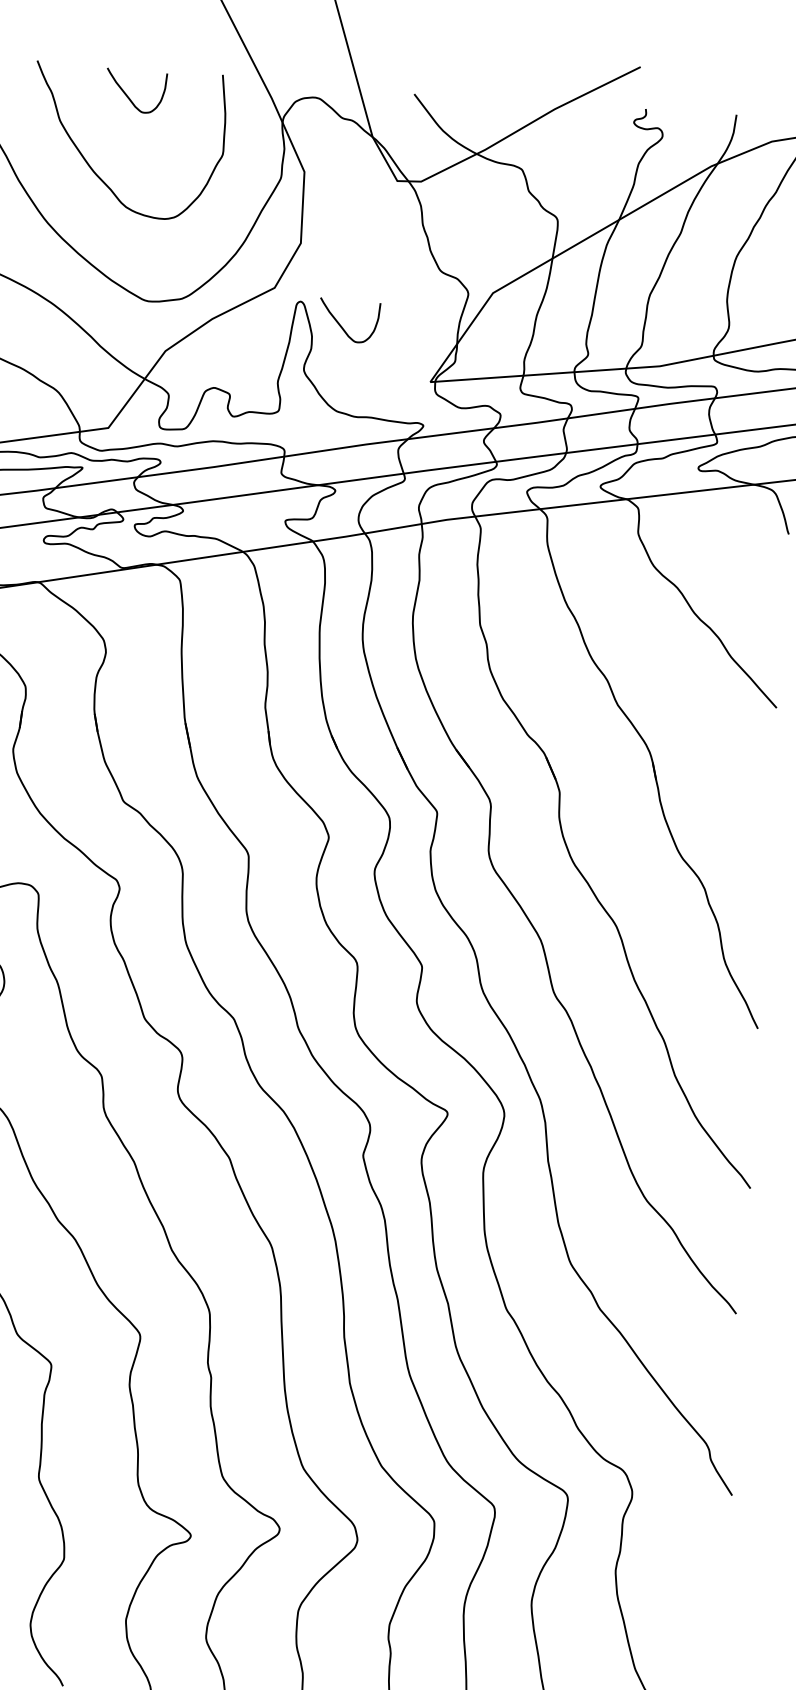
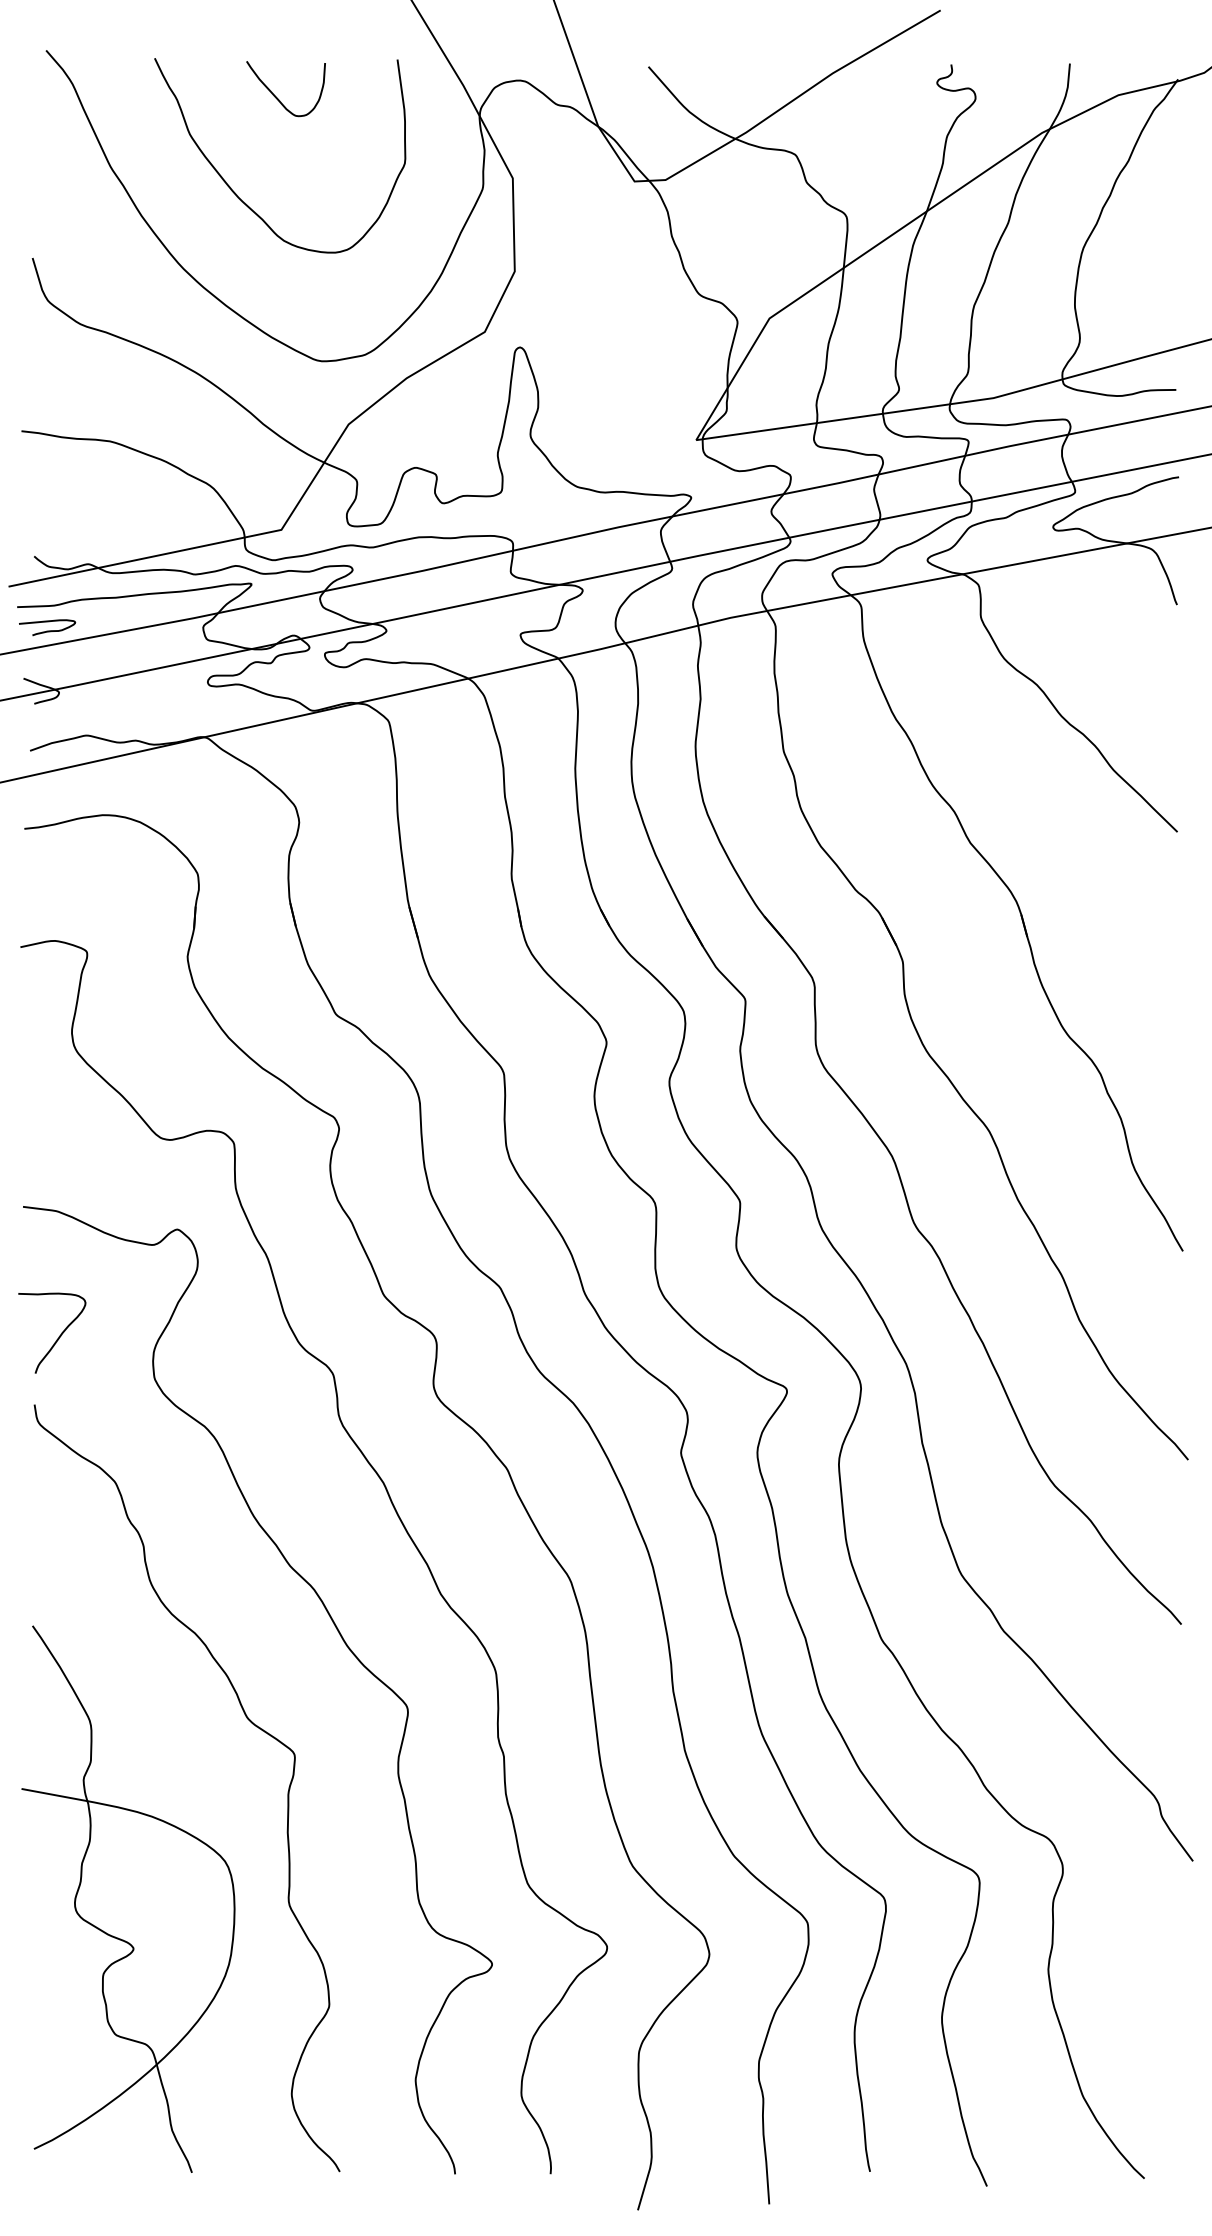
curve: (342, 326) -> (576, 376), removed

